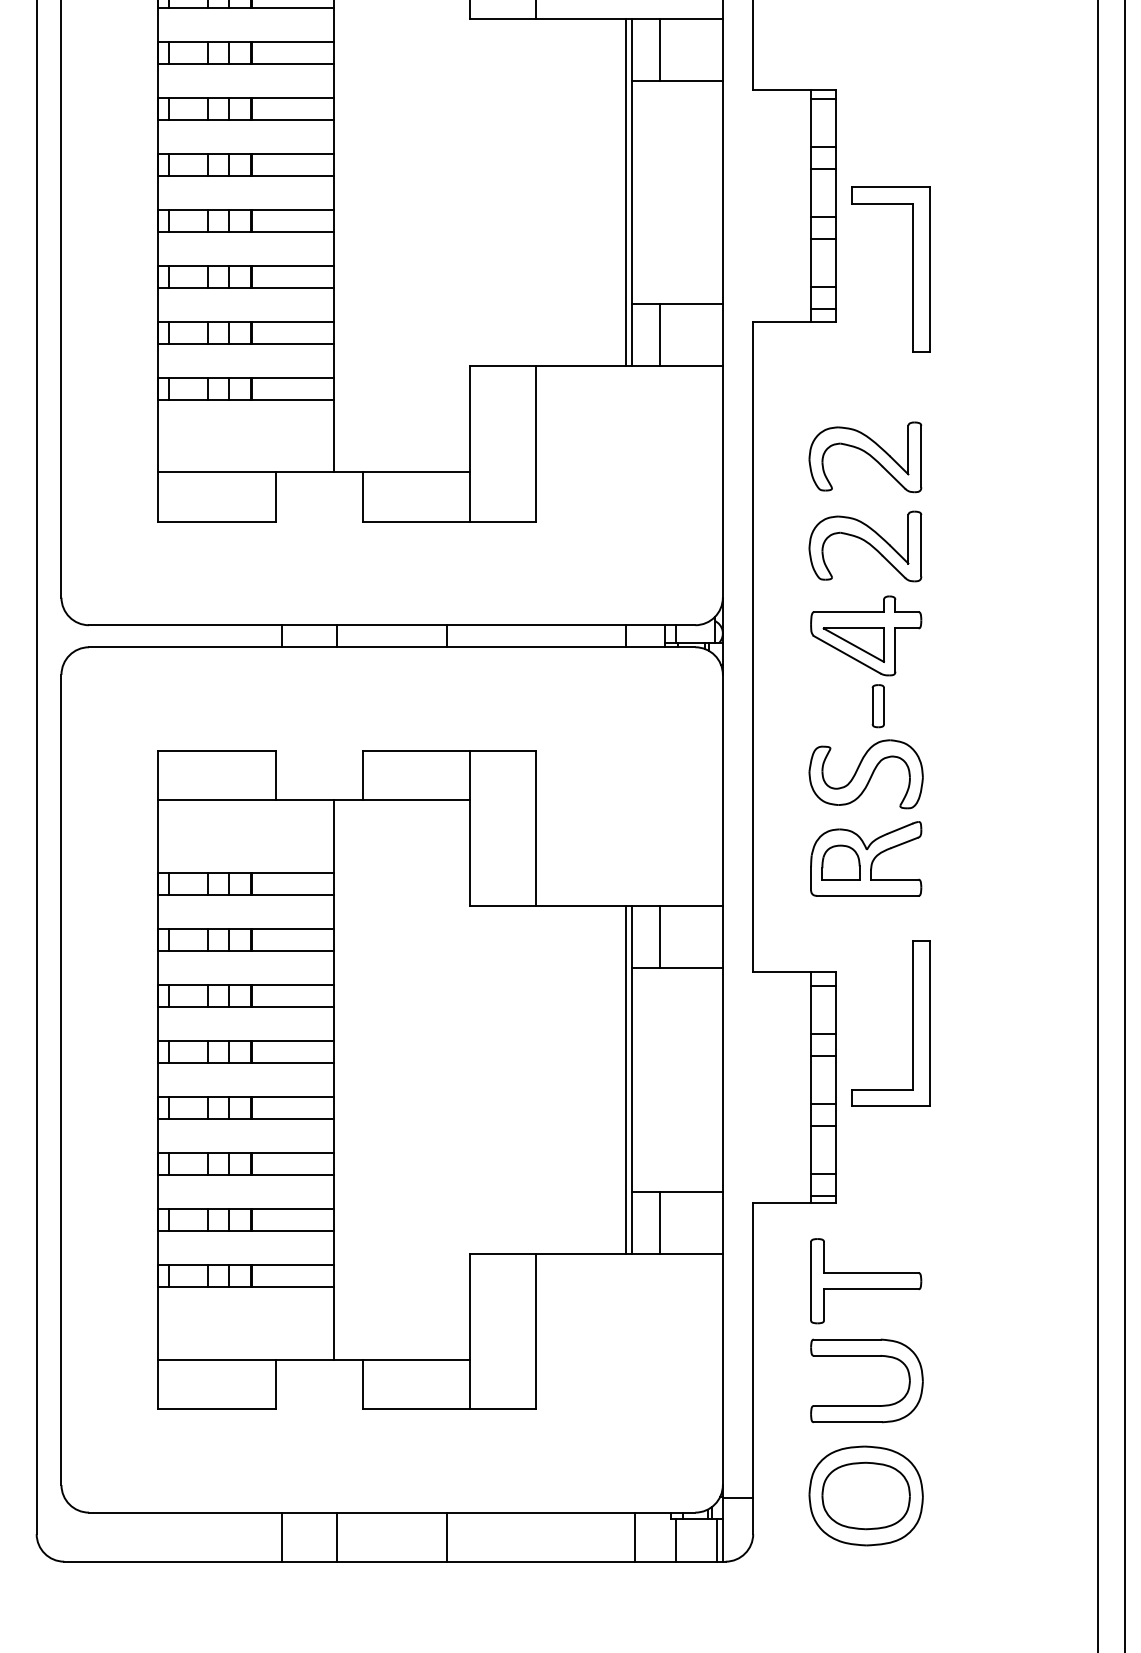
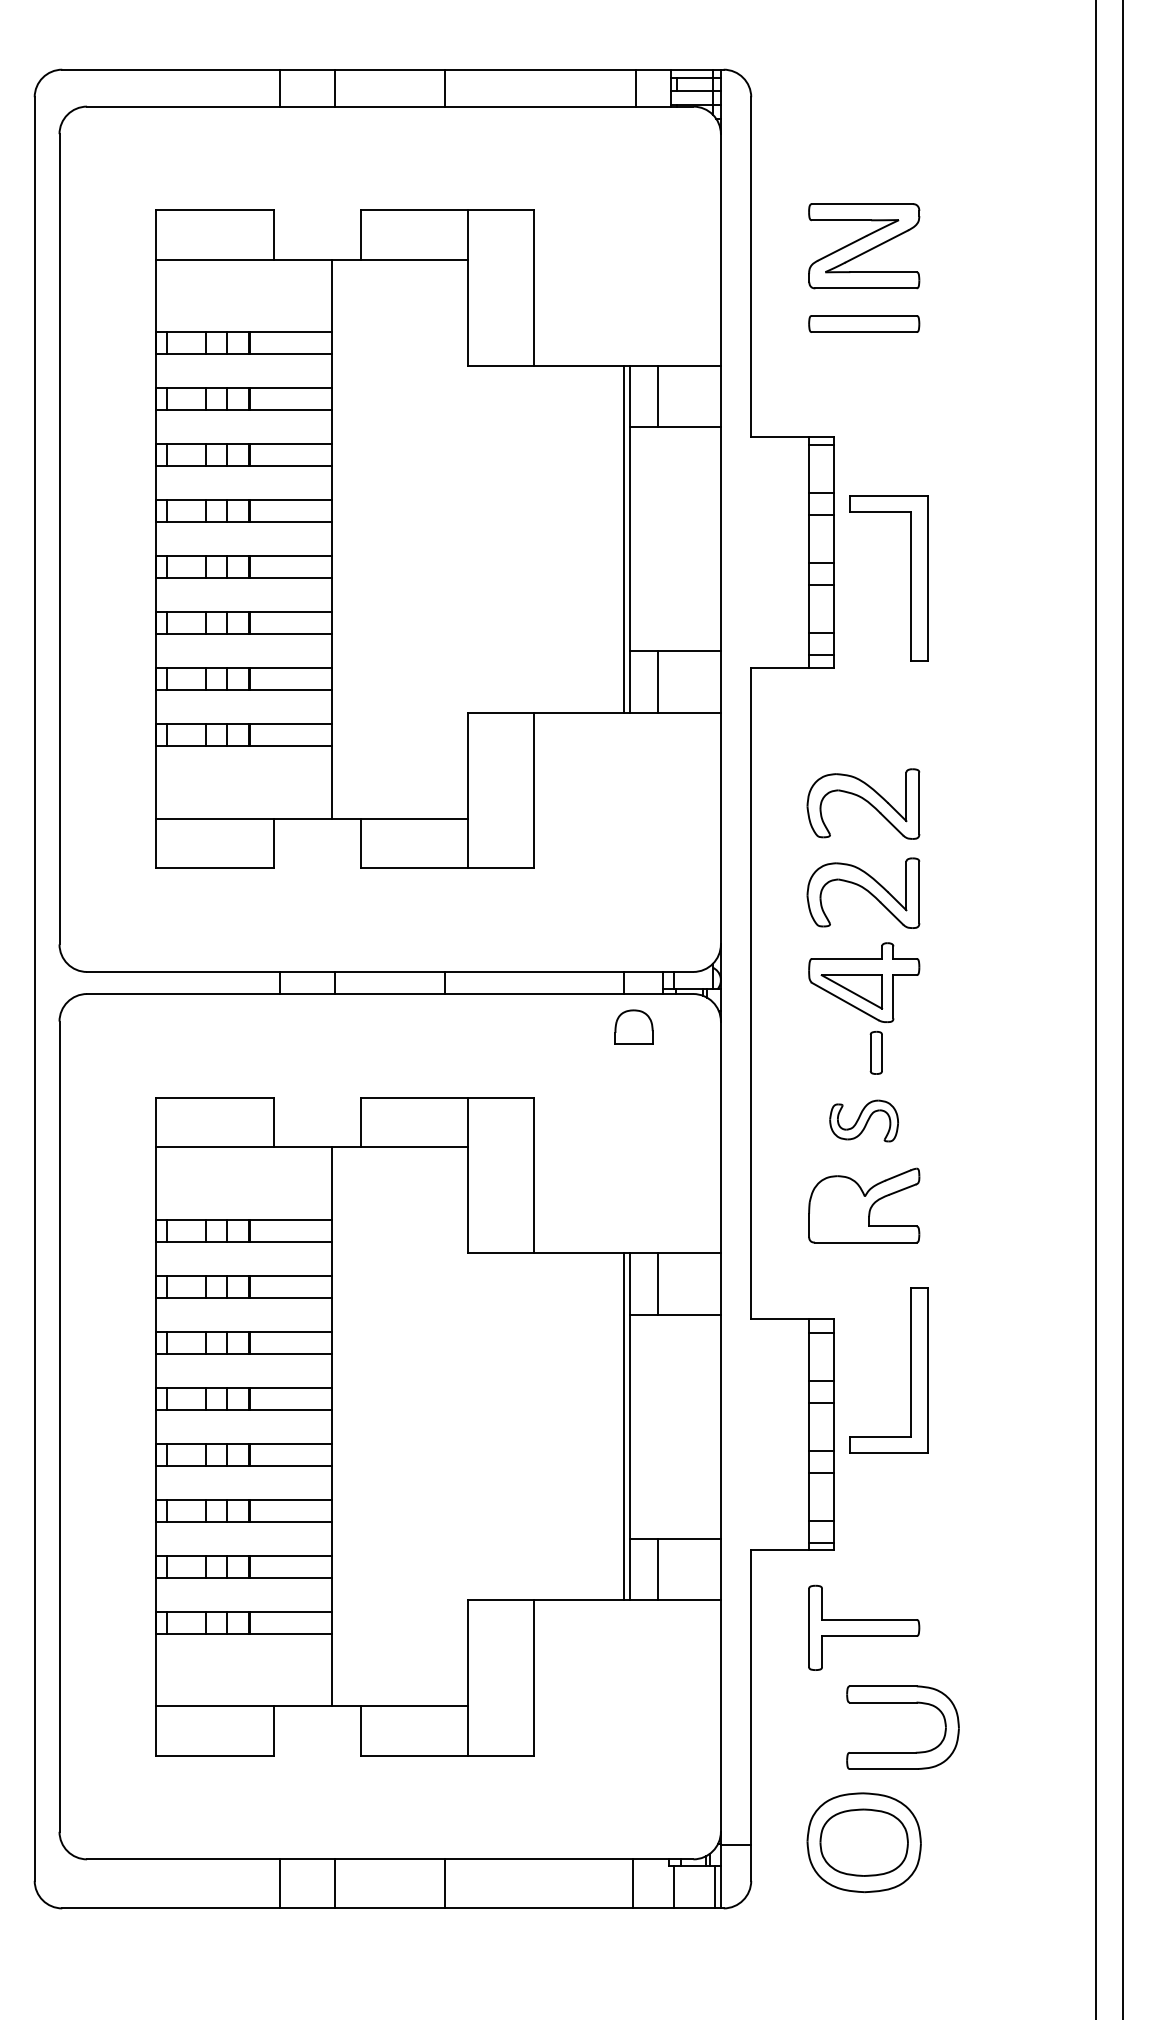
part: (912, 269) -> (910, 578), moved
part: (865, 773) -> (863, 1120), size x0.6
part: (840, 861) -> (633, 1026), moved
part: (866, 1356) -> (902, 1703), moved

